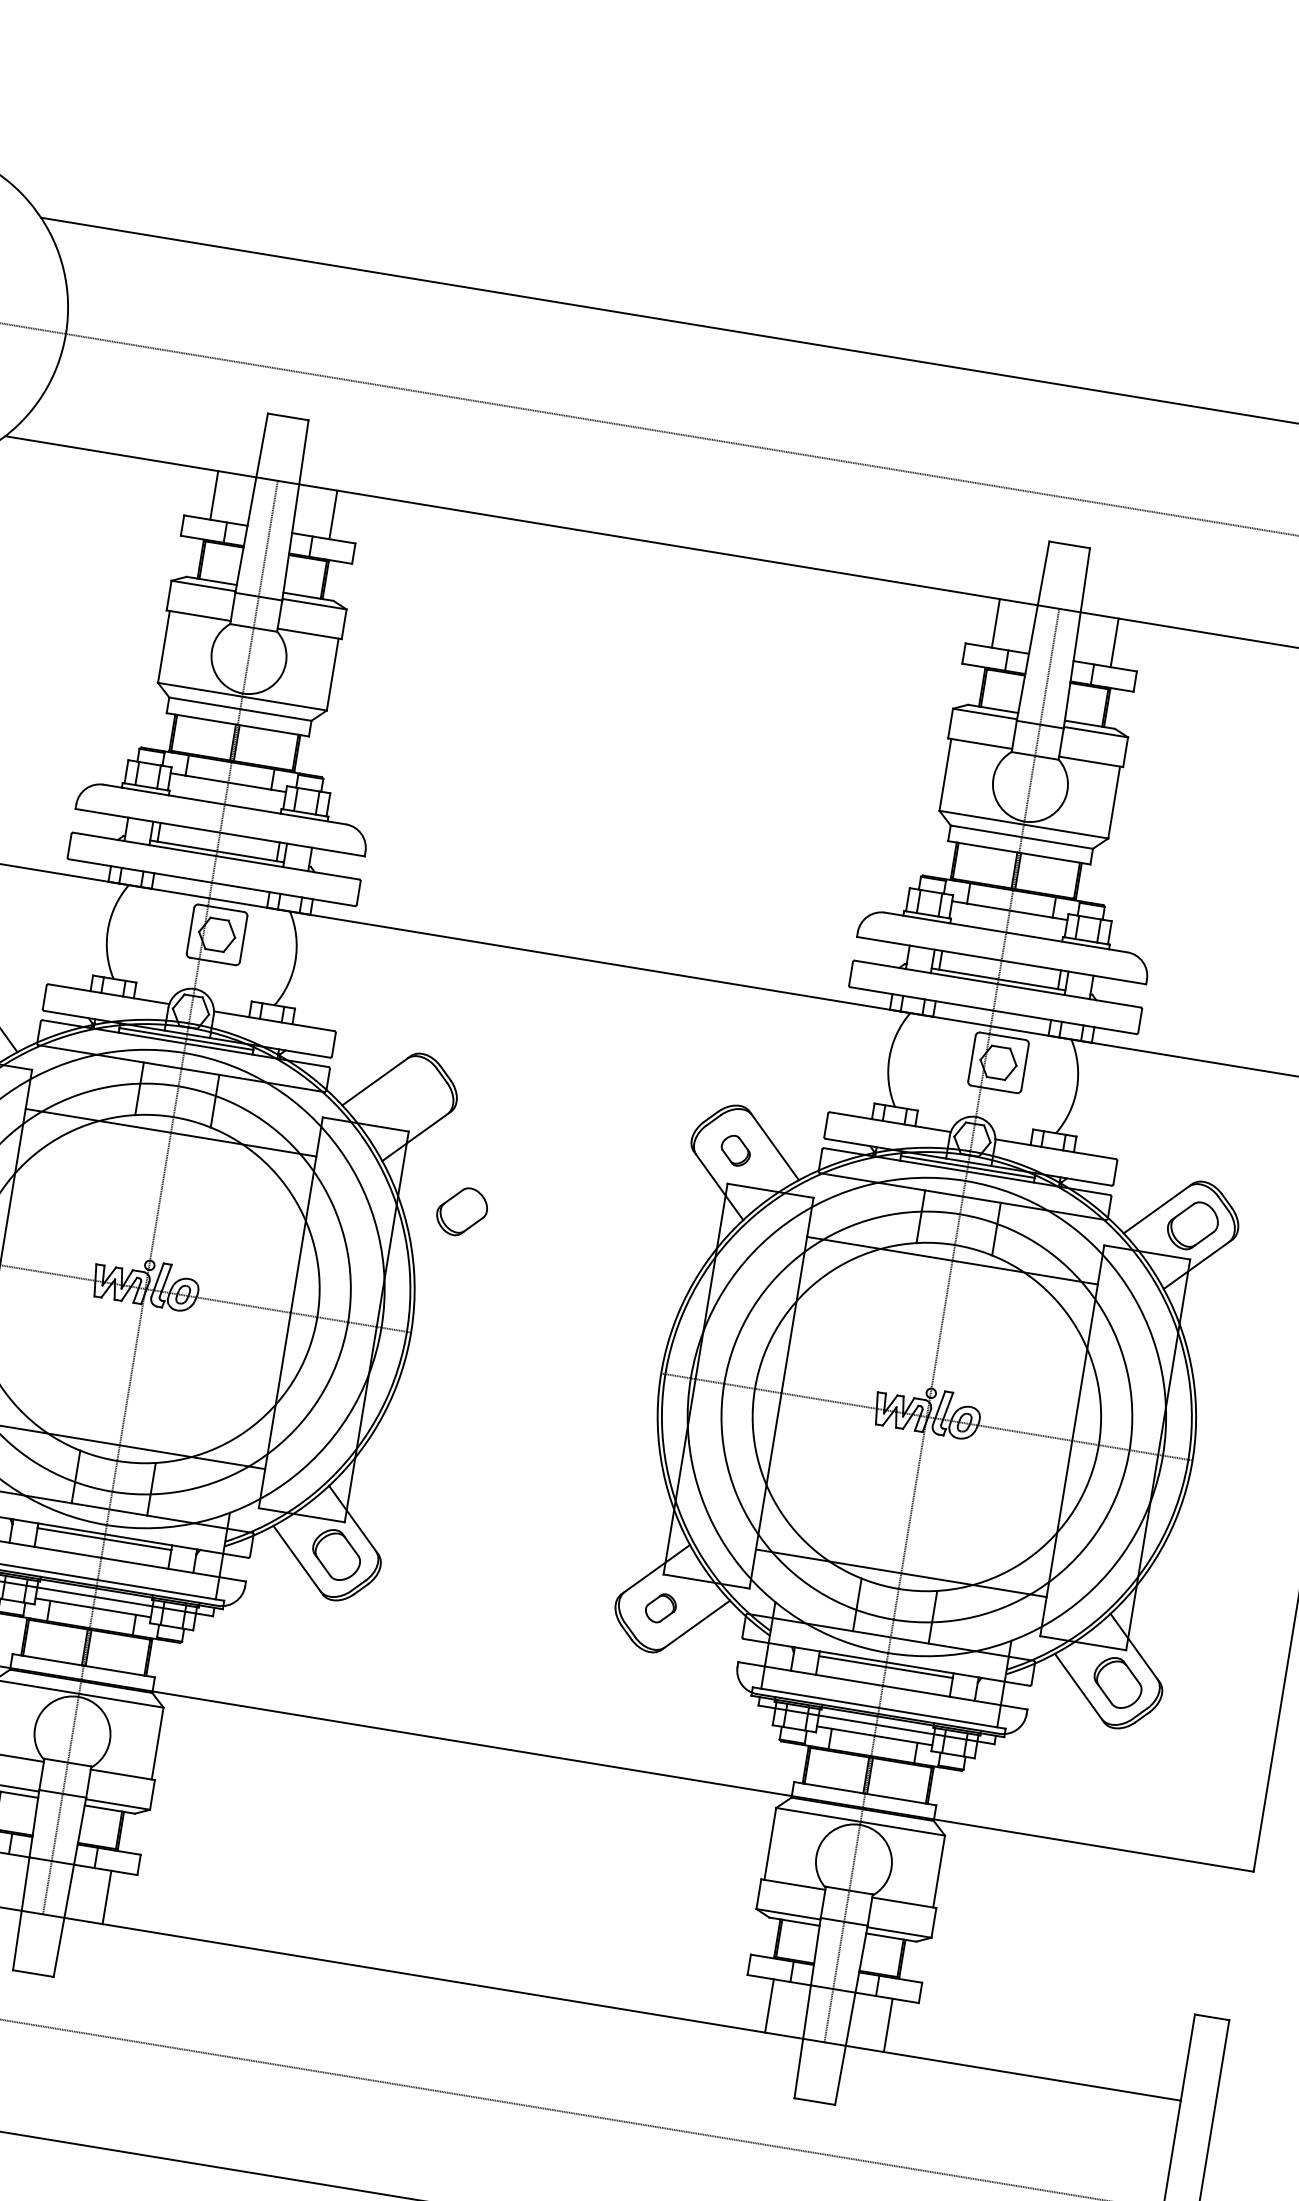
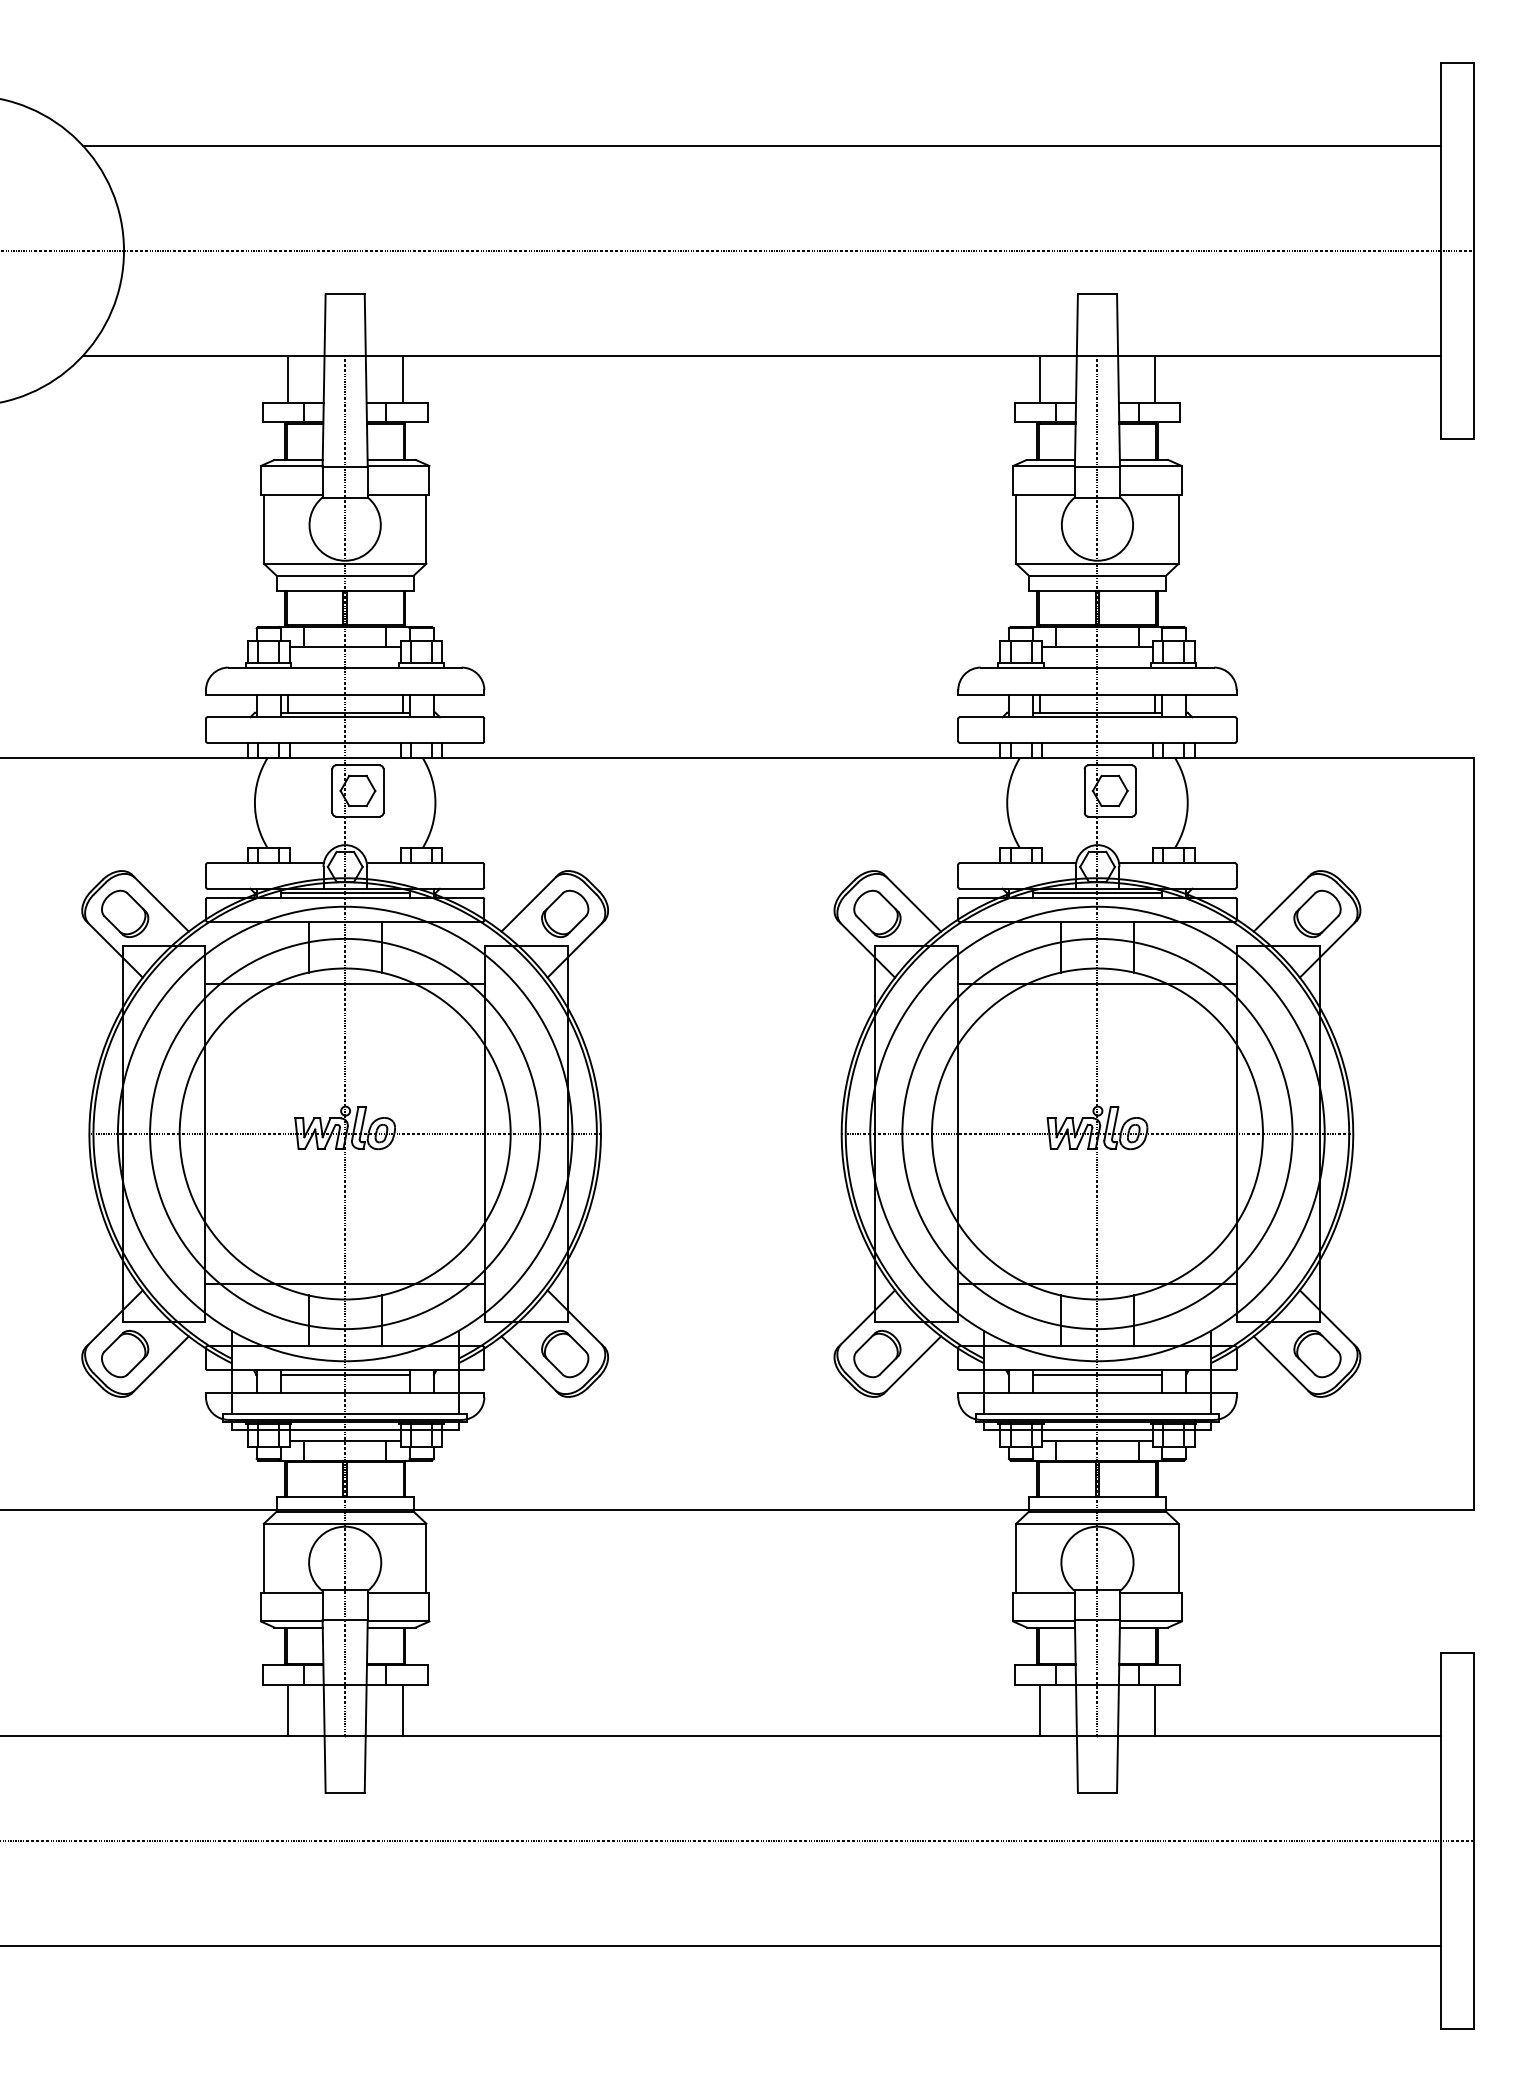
part: (735, 1150) -> (877, 913), size x1.67
part: (462, 1211) -> (565, 913), moved
part: (660, 1608) -> (877, 1354), size x1.67

